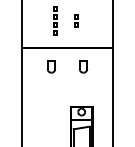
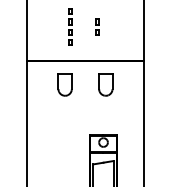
part: (51, 66) -> (65, 84), size x1.43
part: (83, 66) -> (105, 84), size x1.43

